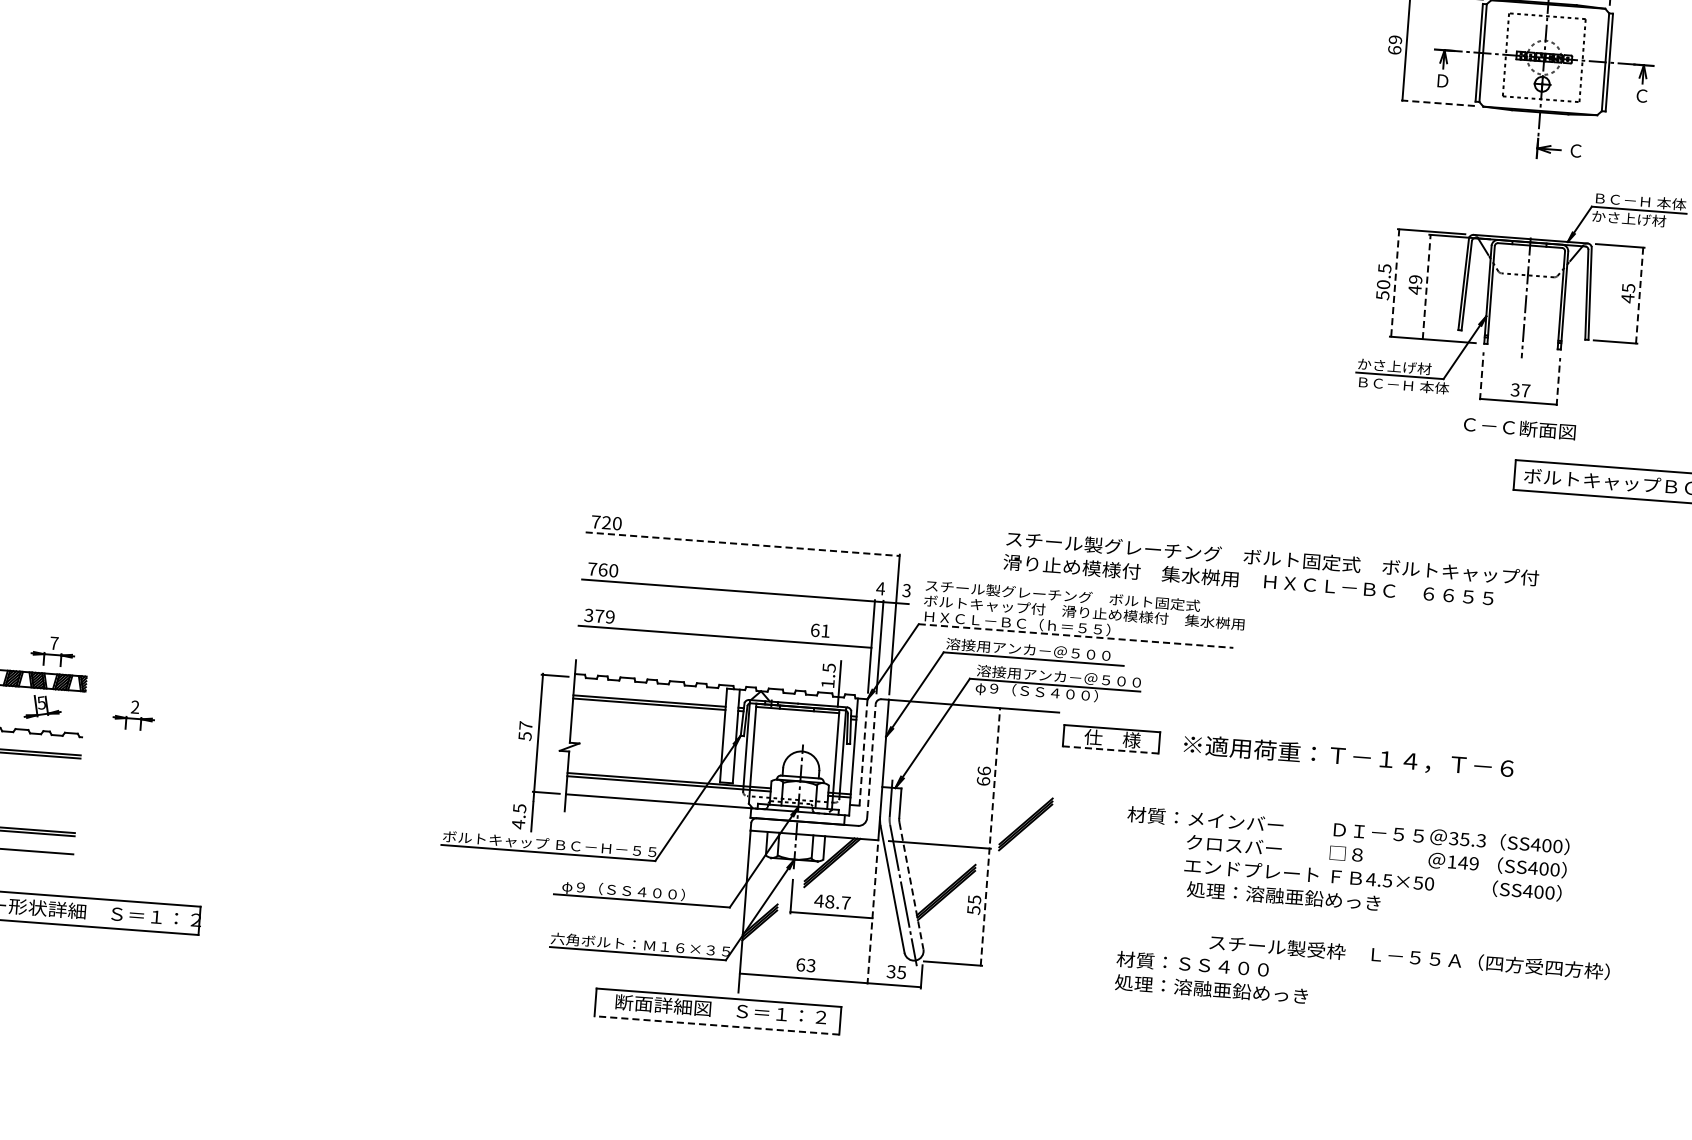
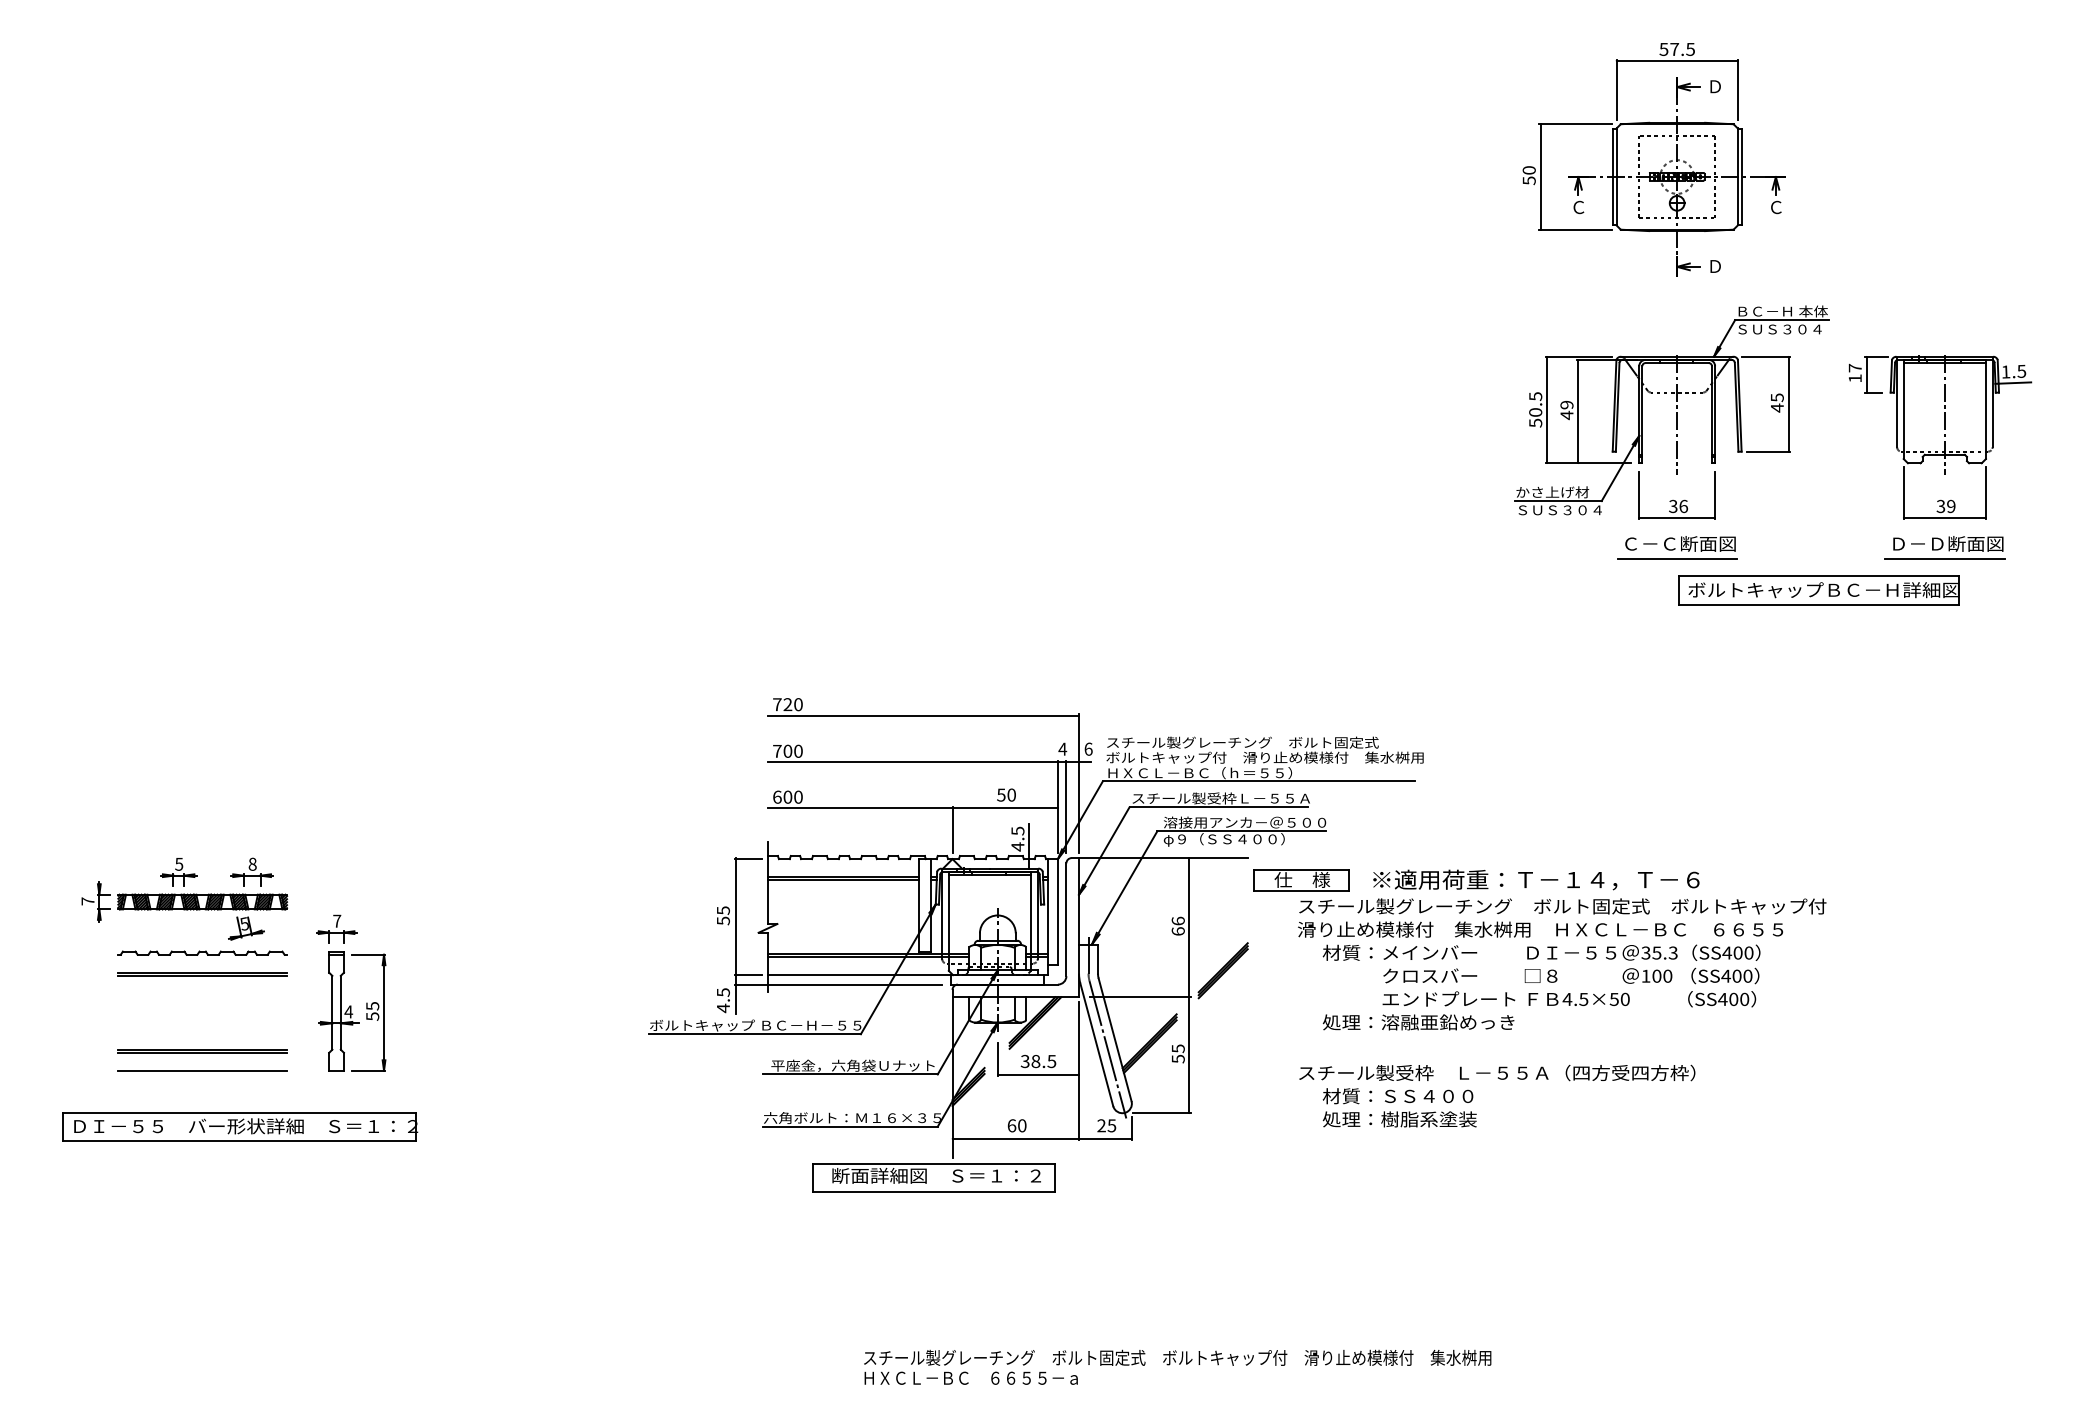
text: (1394, 44) -> (1528, 175), 69 -> 50
text: (1442, 81) -> (1578, 207), Ｄ -> Ｃ
line: (1437, 103) -> (1575, 229), dashed -> solid
text: (1576, 150) -> (1715, 266), Ｃ -> Ｄ
text: (1634, 219) -> (1778, 329), かさ上げ材 -> ＳＵＳ３０４
line: (1395, 283) -> (1547, 410), dashed -> solid
line: (1426, 286) -> (1578, 411), dashed -> solid
line: (1639, 295) -> (1788, 404), dashed -> solid
line: (1482, 376) -> (1639, 495), dashed -> solid
line: (1558, 382) -> (1715, 495), dashed -> solid
text: (1403, 385) -> (1562, 510), ＢＣ－Ｈ 本体 -> ＳＵＳ３０４
text: (1525, 390) -> (1683, 506), 37 -> 36
line: (1514, 443) -> (1676, 559), added
line: (742, 544) -> (923, 715), dashed -> solid
text: (602, 569) -> (787, 750), 760 -> 700
text: (1271, 569) -> (1562, 917), moved
text: (906, 589) -> (1088, 748), 3 -> 6
text: (599, 615) -> (787, 796), 379 -> 600
text: (820, 630) -> (1006, 794), 61 -> 50
line: (1075, 636) -> (1258, 781), dashed -> solid
text: (54, 642) -> (252, 863), 7 -> 8
text: (1036, 650) -> (1220, 798), 溶接用アンカ－＠５００ -> スチール製受枠Ｌ－５５Ａ
line: (763, 661) -> (952, 829), added
text: (827, 683) -> (1017, 846), 1.5 -> 4.5
text: (135, 706) -> (337, 920), 2 -> 7
text: (526, 725) -> (723, 910), 57 -> 55
line: (1109, 750) -> (1300, 891), dashed -> solid
line: (863, 752) -> (1057, 911), dashed -> solid
line: (871, 760) -> (1066, 919), dashed -> solid
part: (143, 799) -> (352, 1011), added
line: (636, 809) -> (838, 984), added
line: (990, 836) -> (1189, 985), dashed -> solid
text: (1468, 862) -> (1662, 975), 149 -> 100
line: (911, 885) -> (1115, 1039), dashed -> solid
text: (644, 891) -> (852, 1065), φ９（ＳＳ４００） -> 平座金，六角袋Ｕナット
text: (1283, 896) -> (1418, 1022), moved
text: (832, 902) -> (1038, 1061), 48.7 -> 38.5
line: (873, 915) -> (1079, 1071), dashed -> solid
text: (1410, 956) -> (1497, 1072), moved
text: (811, 965) -> (1022, 1125), 63 -> 60
text: (891, 971) -> (1101, 1125), 35 -> 25
text: (1240, 991) -> (1447, 1119), 処理：溶融亜鉛めっき -> 処理：樹脂系塗装
line: (716, 1025) -> (933, 1191), dashed -> solid

